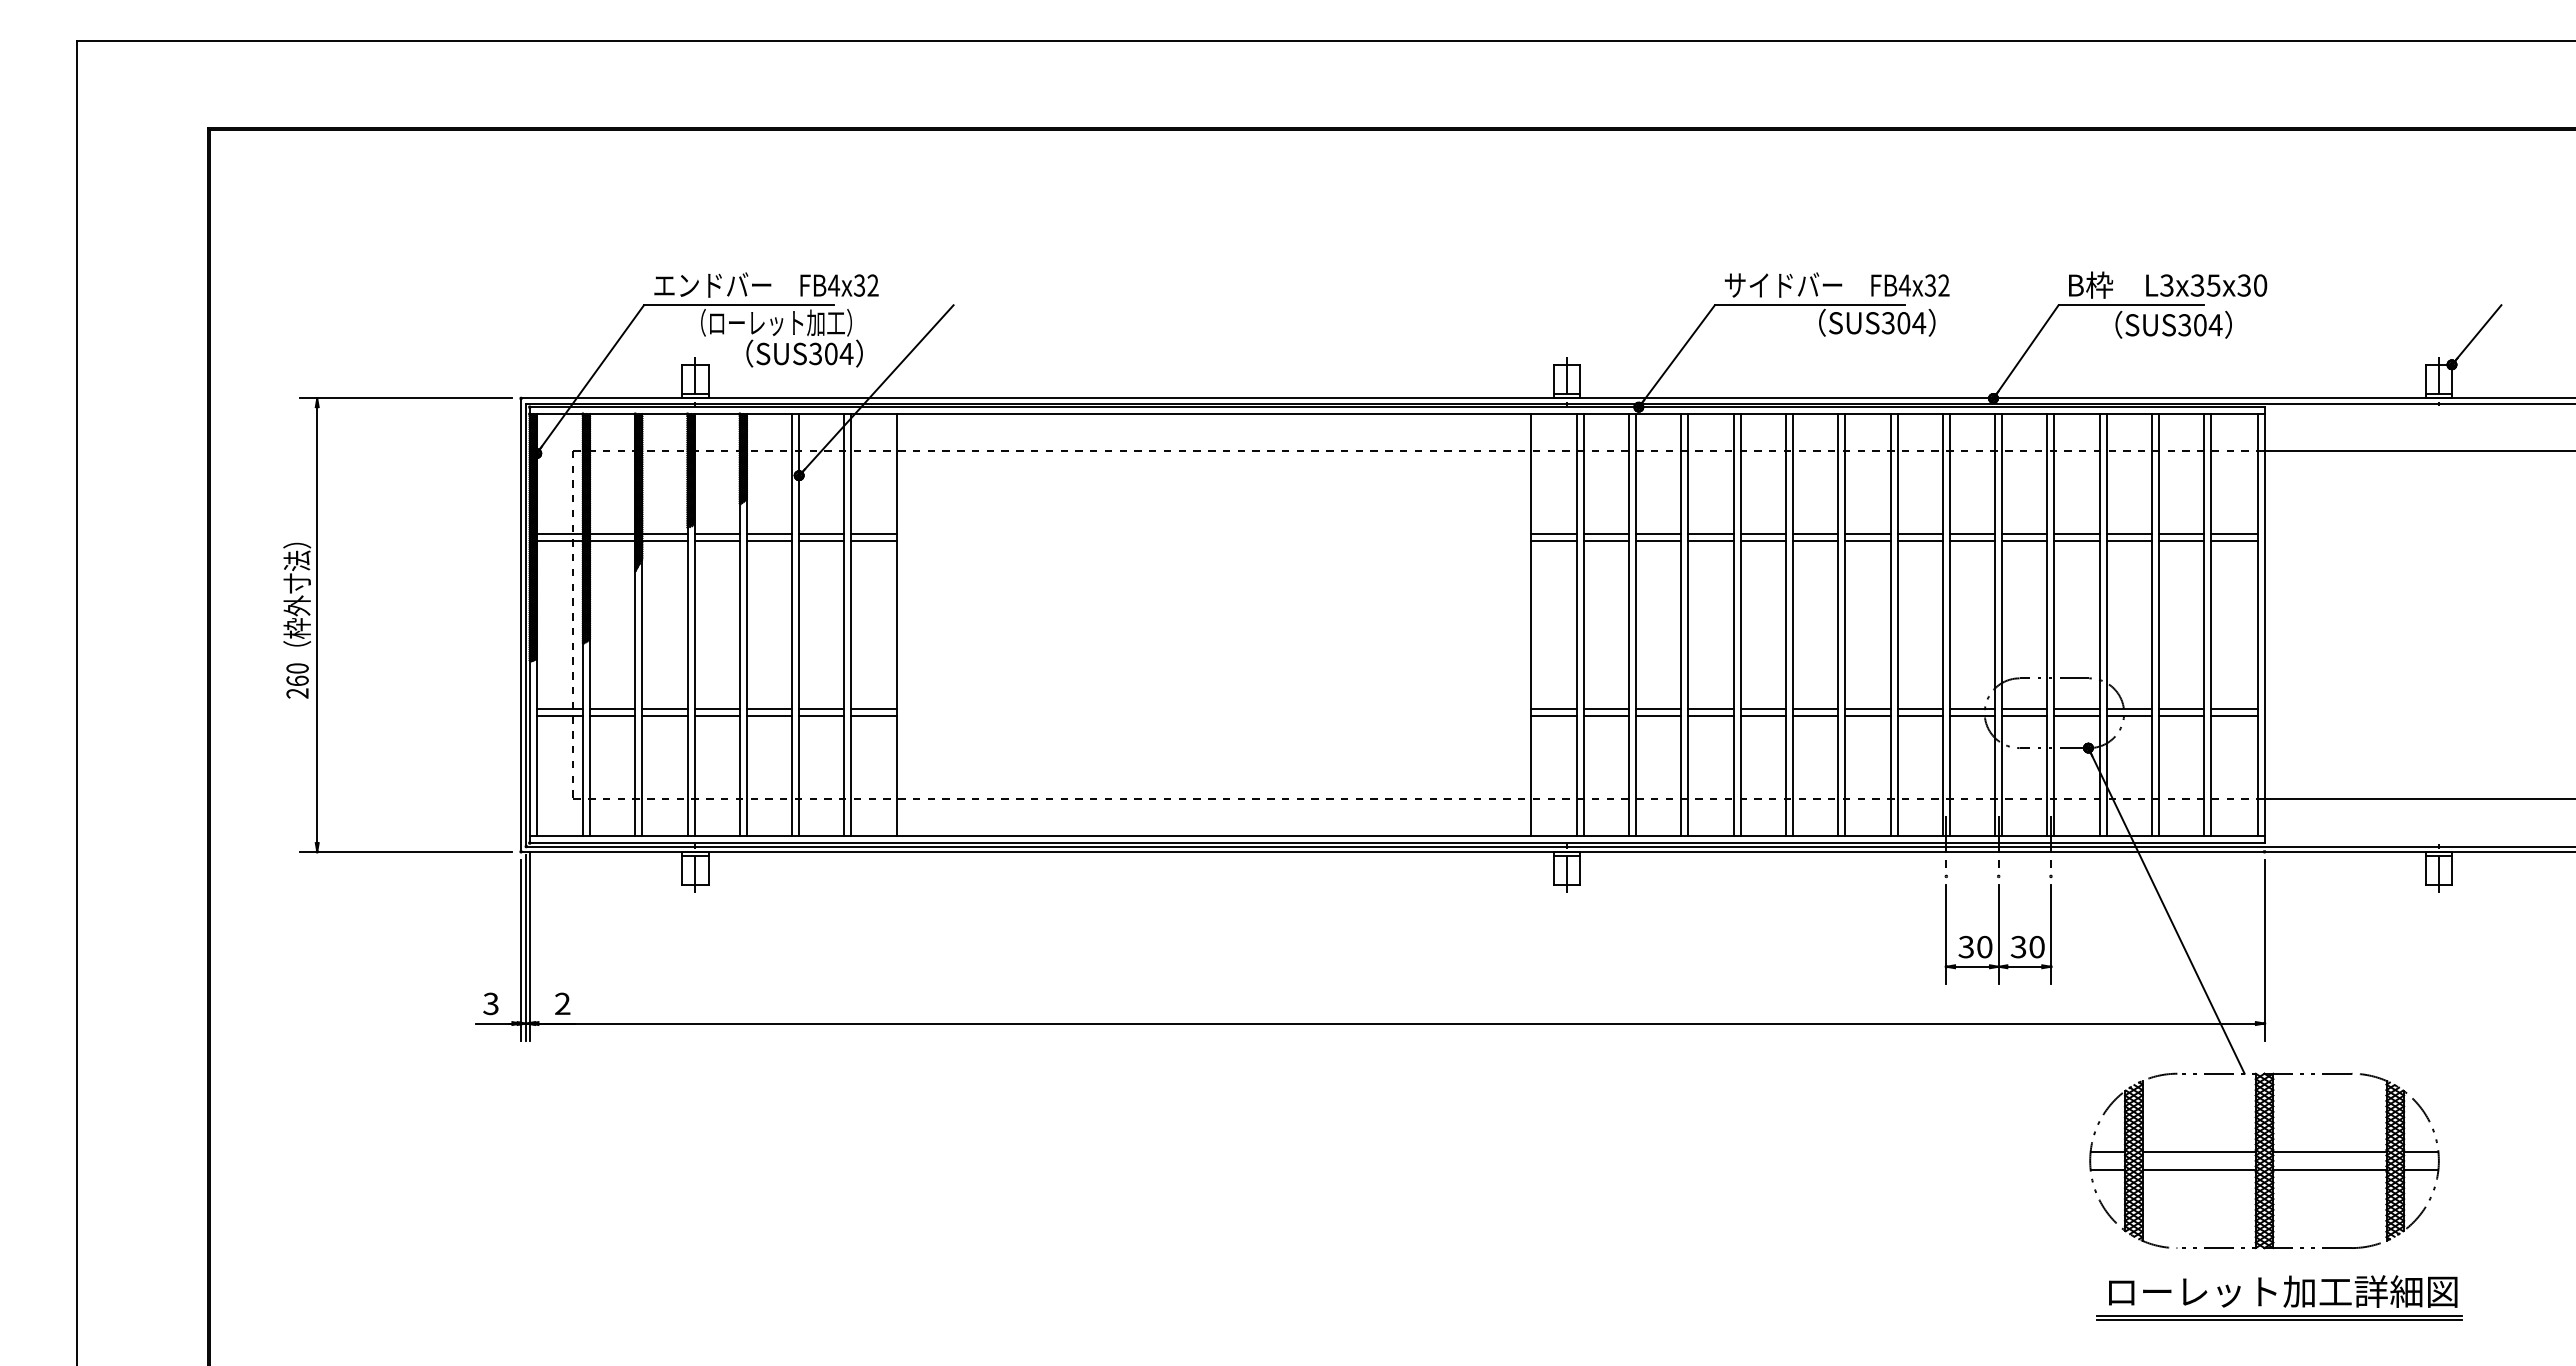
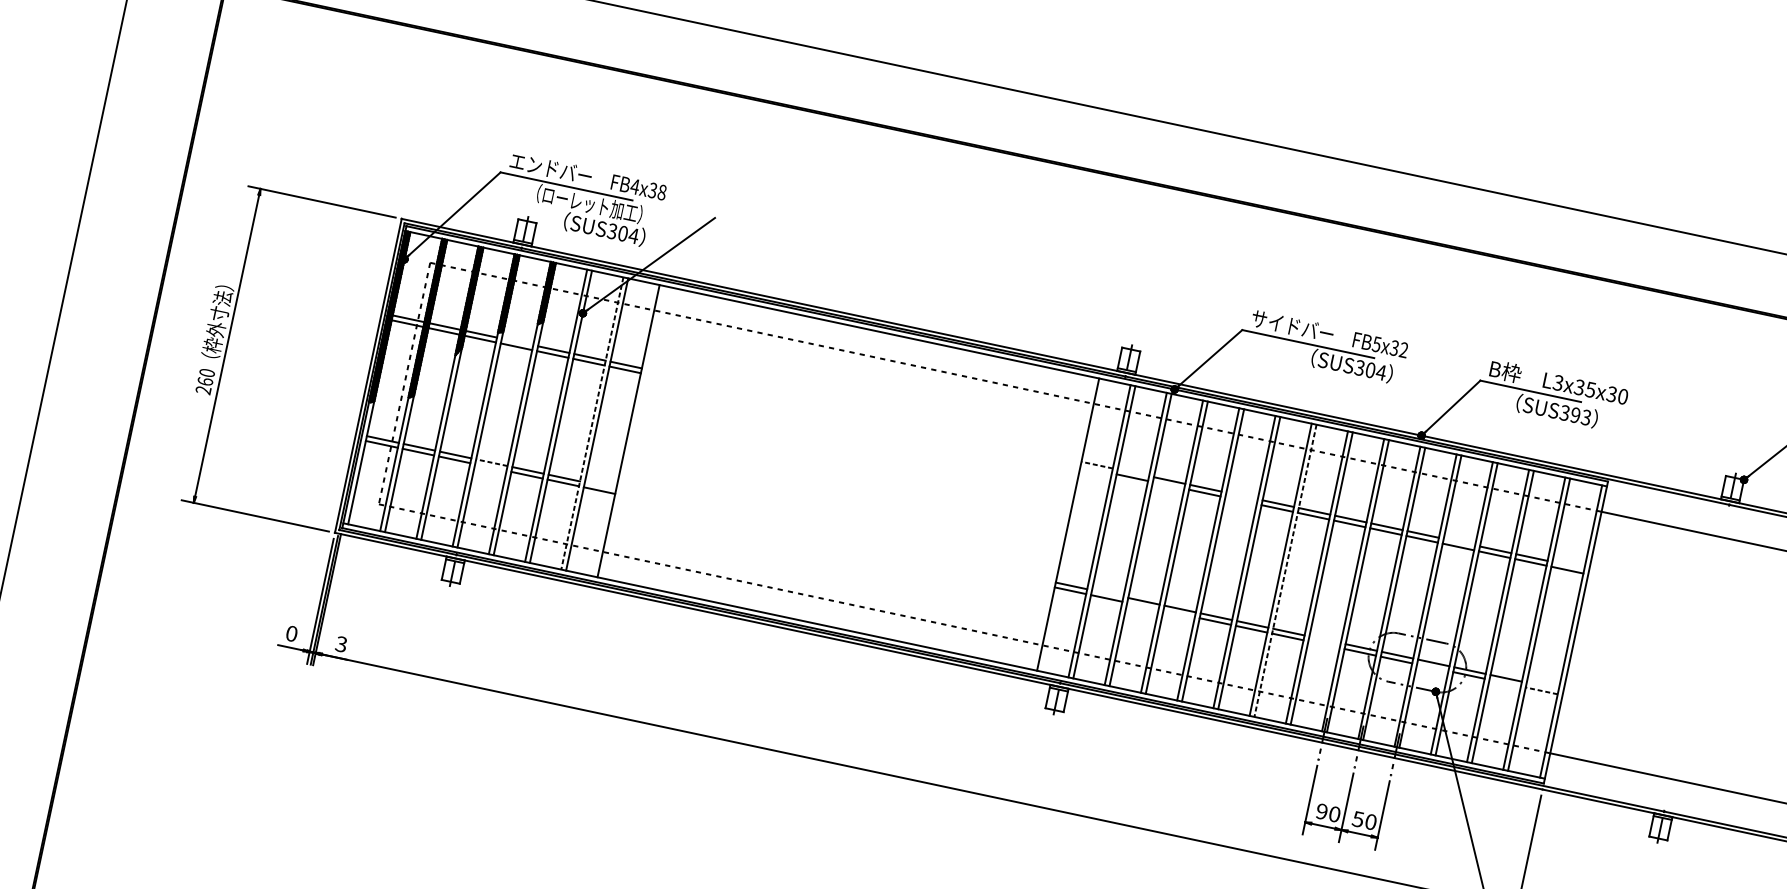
text: (872, 285) -> (661, 192), FB4x32 -> FB4x38
text: (1904, 285) -> (1376, 344), FB4x32 -> FB5x32
text: (2208, 325) -> (1581, 416), SUS304 -> SUS393
line: (716, 534) -> (517, 341), removed
line: (1554, 534) -> (1097, 465), solid -> dashed
line: (1606, 534) -> (1133, 472), removed
line: (1762, 534) -> (1241, 495), removed
line: (2076, 534) -> (1459, 542), removed
line: (2234, 534) -> (1568, 565), removed
line: (1553, 541) -> (1095, 469), removed
line: (1658, 541) -> (1168, 485), removed
line: (1762, 541) -> (1240, 500), removed
line: (844, 625) -> (592, 423), solid -> dashed
line: (1845, 625) -> (1285, 571), solid -> dashed
line: (717, 708) -> (492, 462), solid -> dashed
line: (873, 708) -> (600, 485), removed
line: (1606, 708) -> (1107, 593), removed
line: (1919, 708) -> (1324, 639), removed
line: (2234, 708) -> (1542, 685), removed
line: (716, 715) -> (490, 467), removed
line: (1658, 715) -> (1142, 605), removed
line: (1710, 715) -> (1178, 613), removed
line: (1919, 715) -> (1323, 644), removed
line: (2076, 715) -> (1432, 667), removed
line: (2181, 715) -> (1505, 682), removed
line: (2233, 715) -> (1541, 690), solid -> dashed
text: (2018, 946) -> (1358, 818), 30 -> 50
text: (1965, 947) -> (1321, 811), 30 -> 90
text: (490, 1003) -> (291, 633), 3 -> 0
text: (562, 1004) -> (341, 644), 2 -> 3

